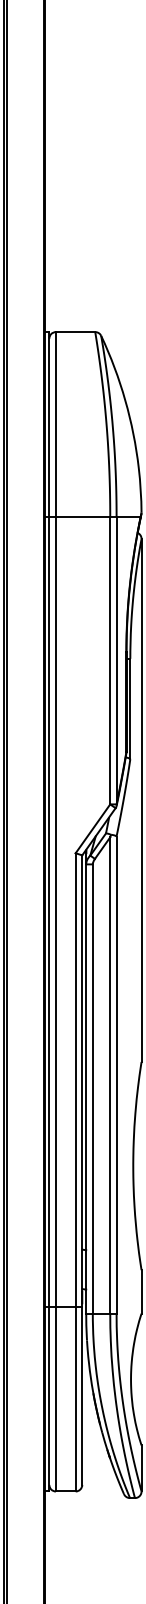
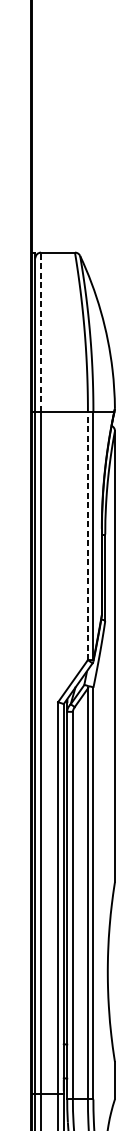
line: (55, 423) -> (40, 331), solid -> dashed
line: (110, 660) -> (88, 535), solid -> dashed

